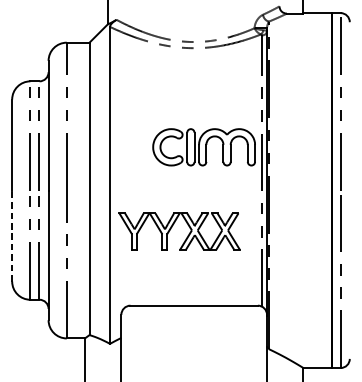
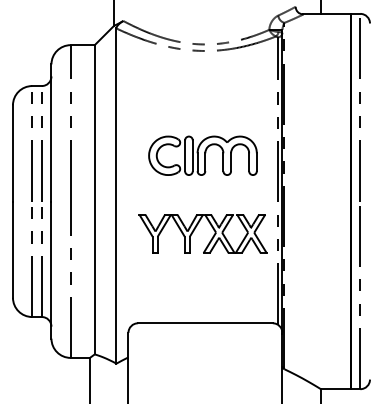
part: (203, 147) -> (202, 155), moved
part: (172, 227) -> (195, 229), moved
line: (11, 235) -> (12, 249), dashed -> solid

